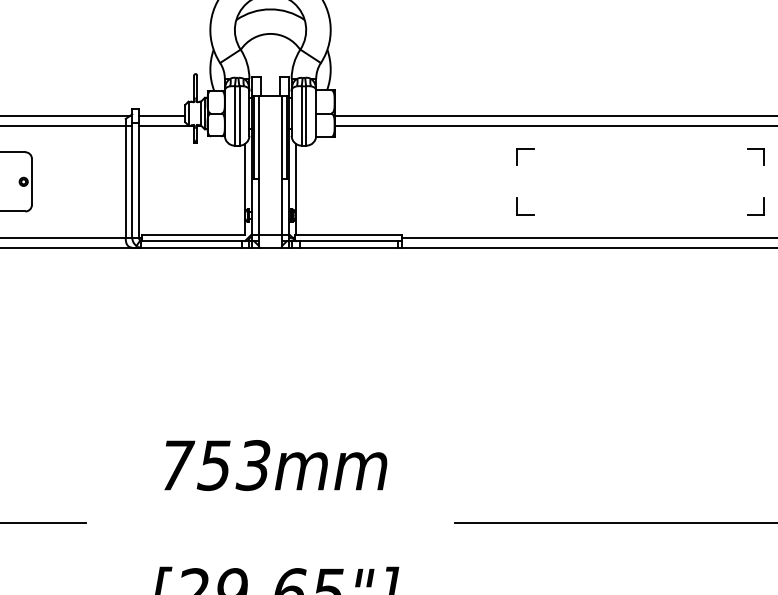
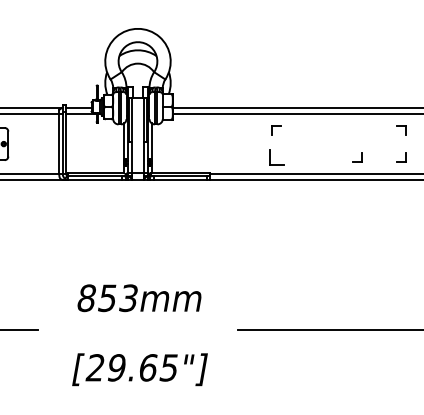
part: (525, 206) -> (276, 157), size x1.6
part: (674, 206) -> (357, 157), added
text: (175, 465) -> (86, 298), 753mm -> 853mm

